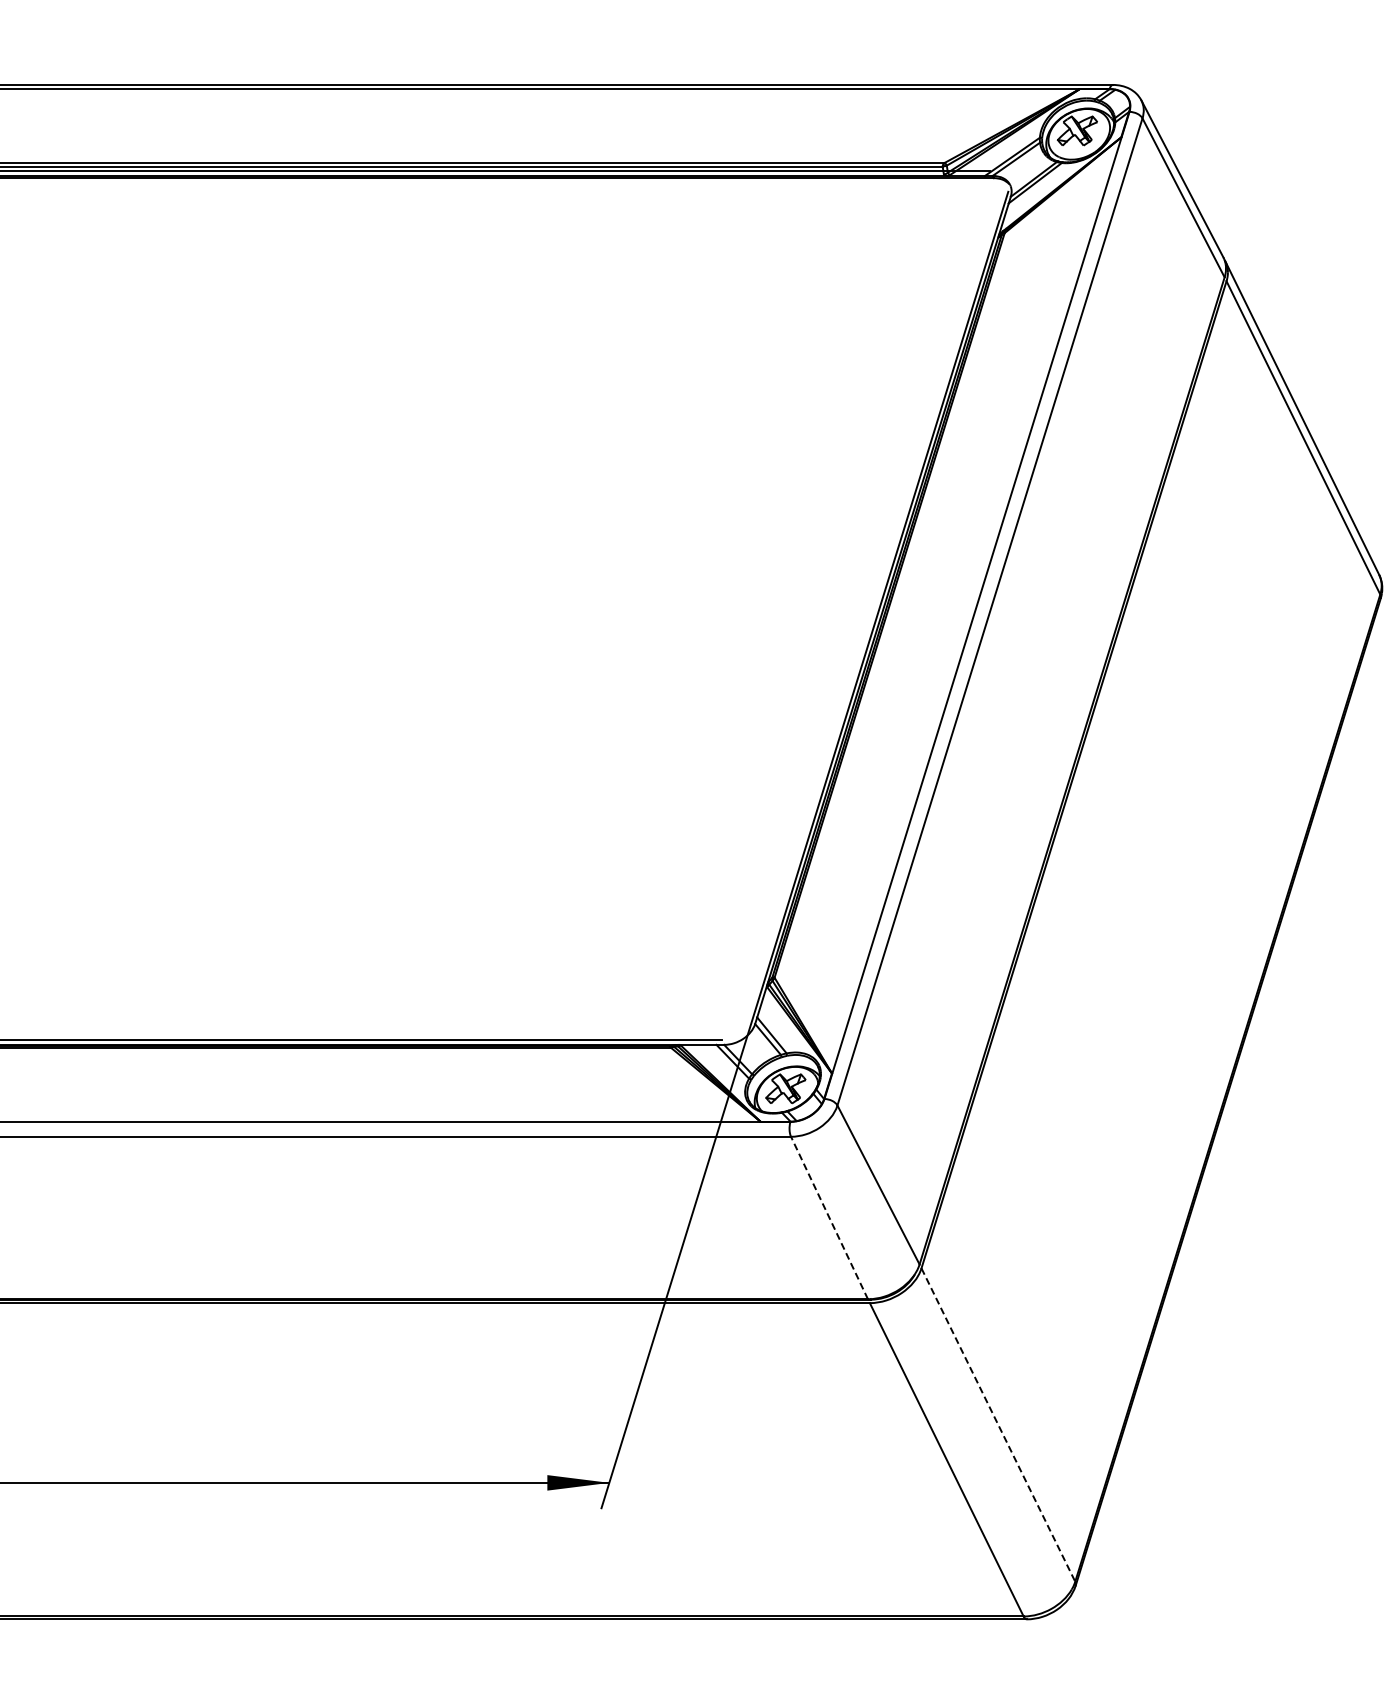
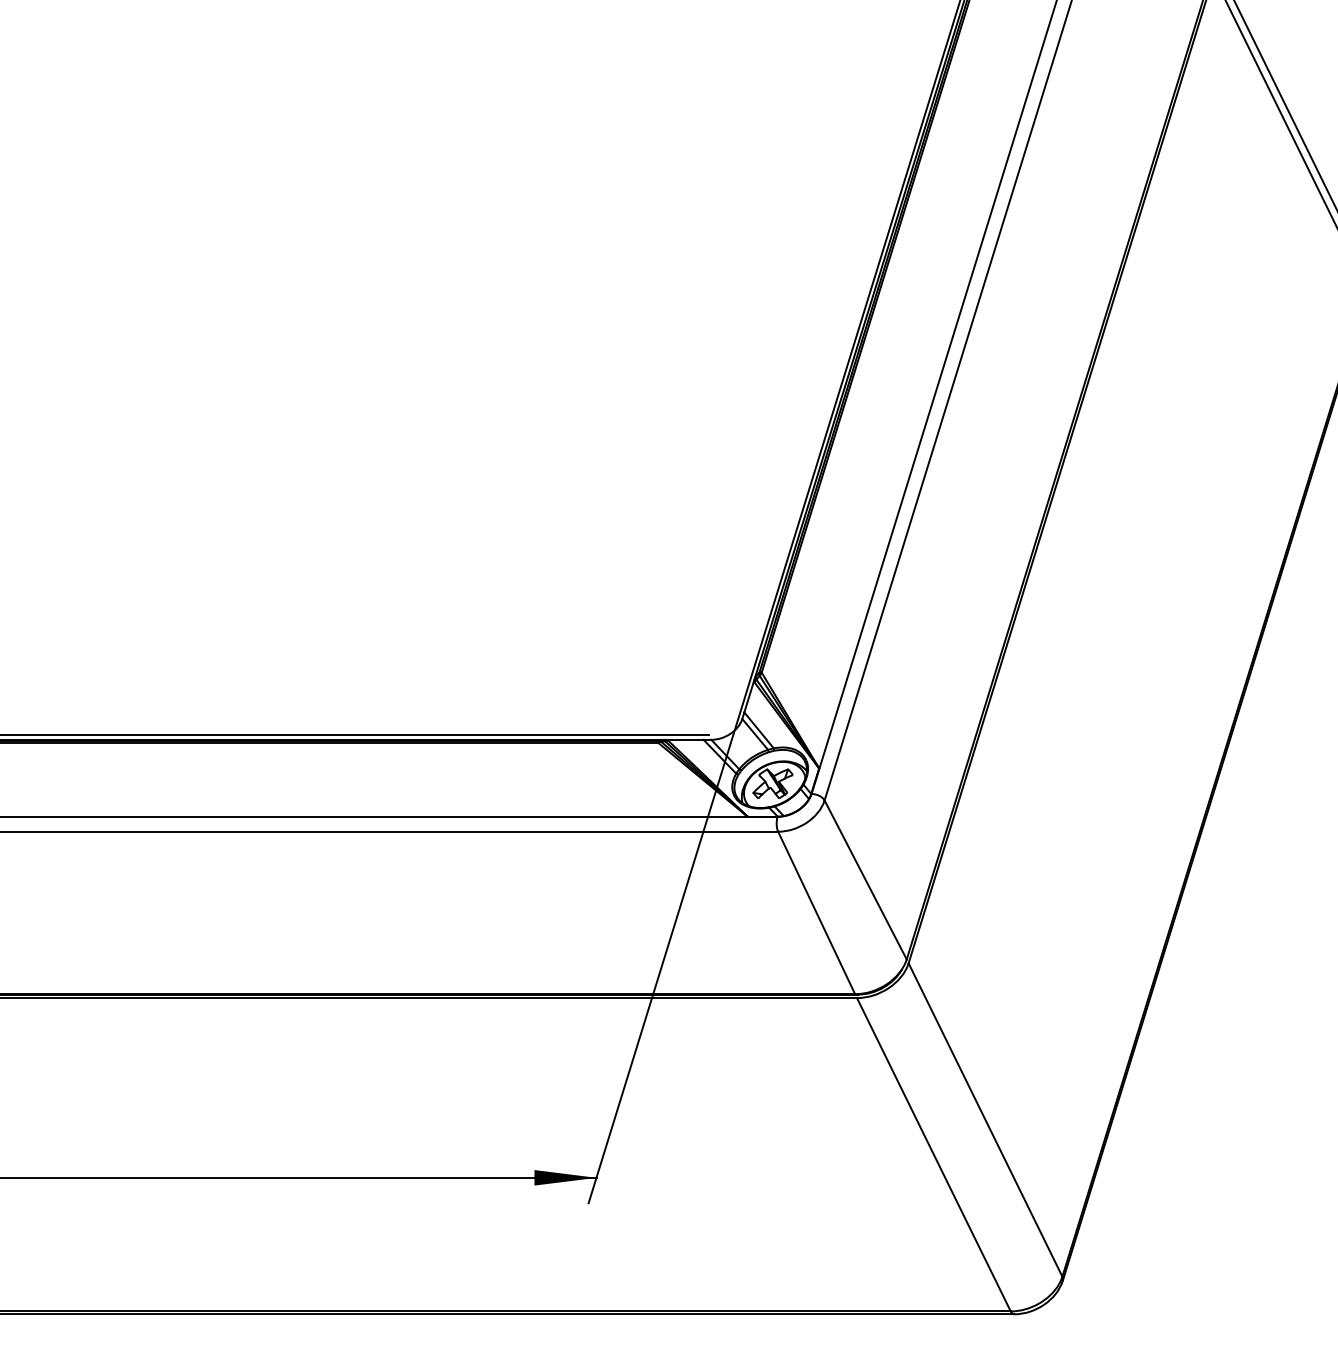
line: (829, 1218) -> (816, 913), dashed -> solid
line: (998, 1425) -> (985, 1120), dashed -> solid

